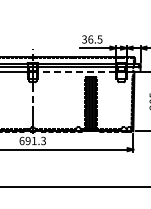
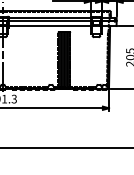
line: (76, 71) -> (49, 25), dashed -> solid

